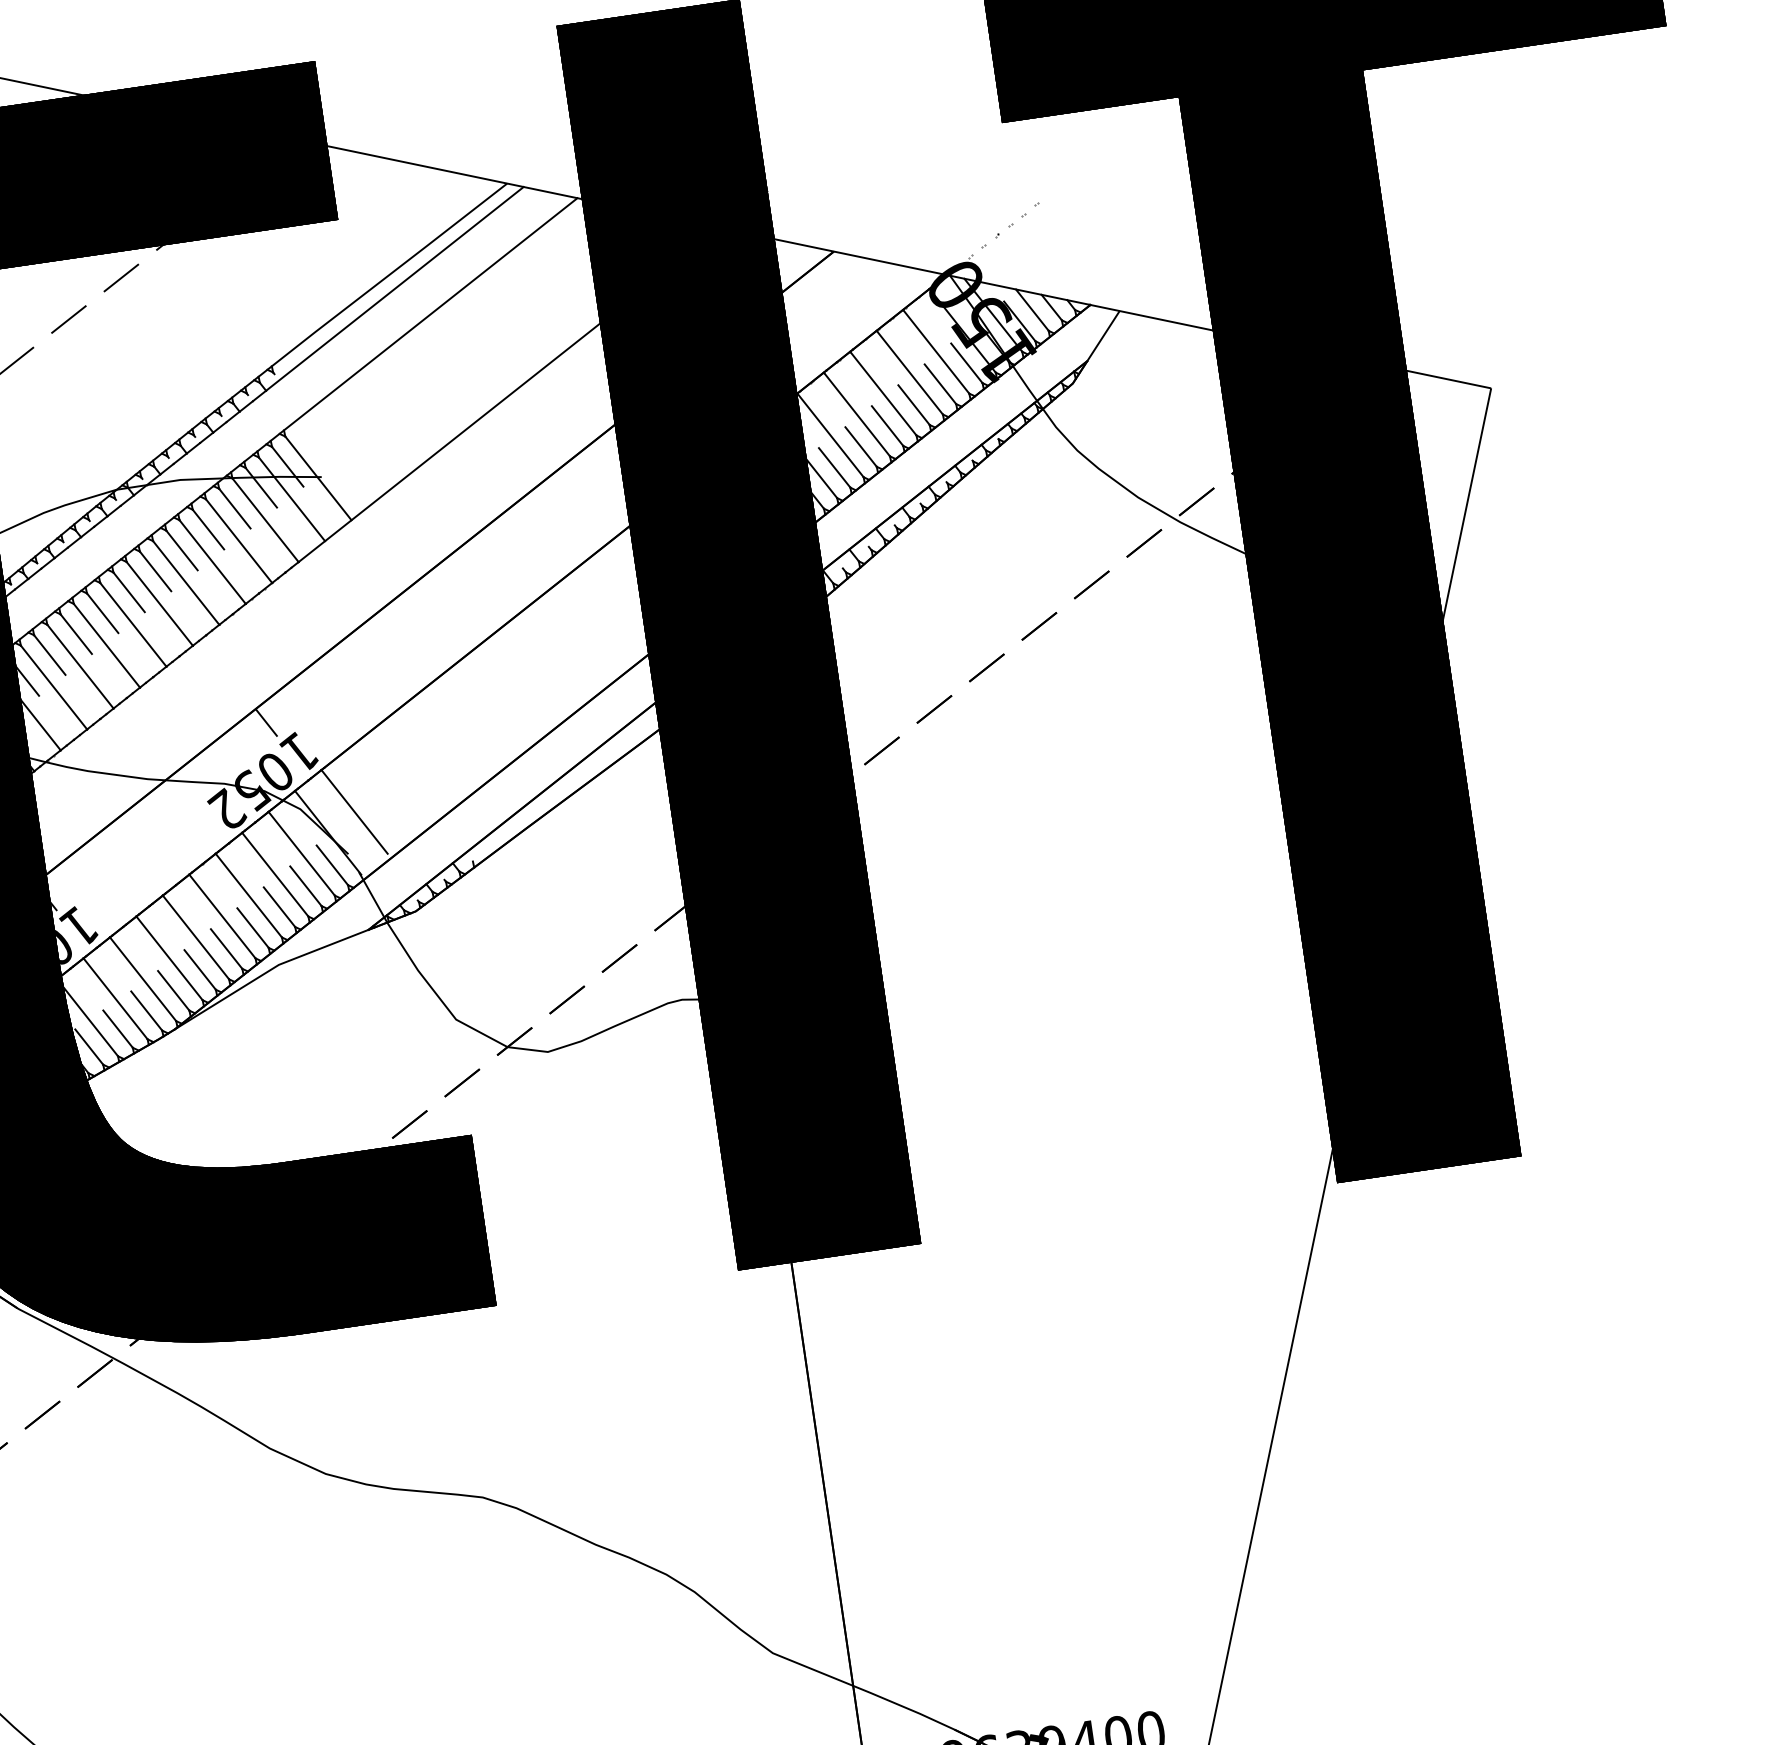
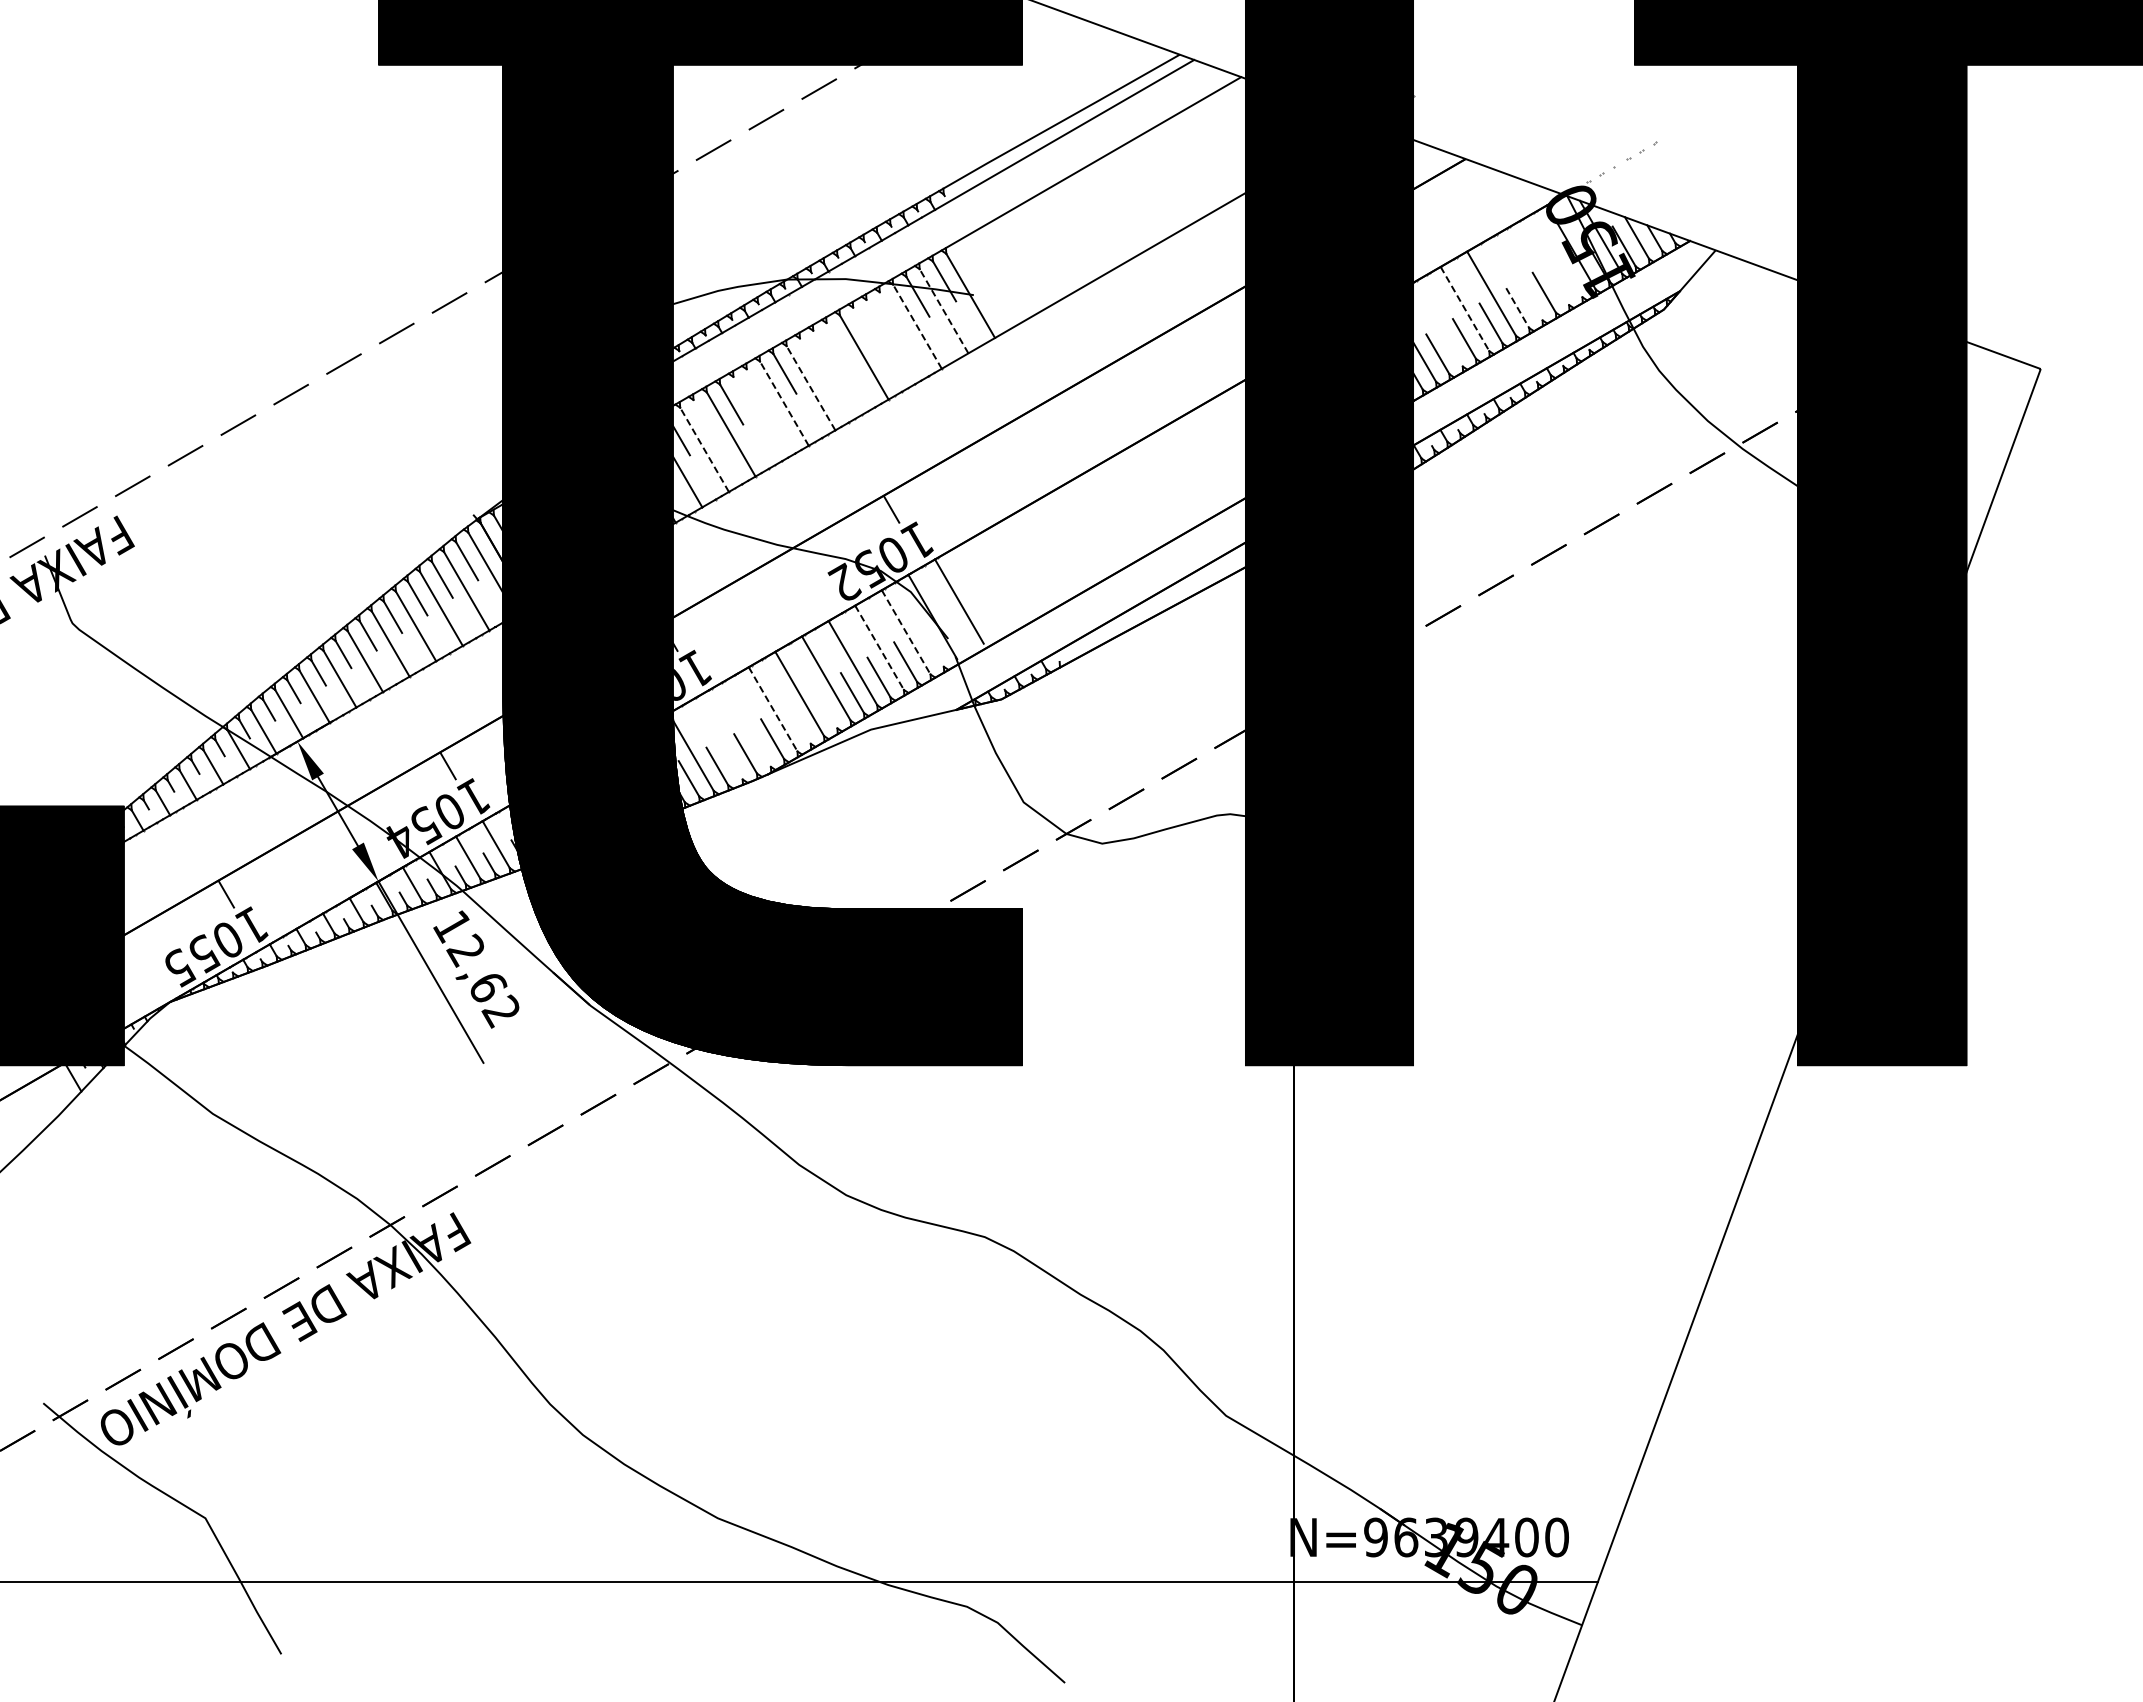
line: (935, 351) -> (1544, 262), removed
line: (966, 363) -> (1570, 277), removed
line: (909, 372) -> (1517, 278), removed
line: (914, 405) -> (1518, 308), solid -> dashed
line: (857, 414) -> (1465, 309), solid -> dashed
line: (830, 435) -> (1438, 324), removed
line: (292, 499) -> (944, 311), solid -> dashed
line: (234, 509) -> (890, 312), removed
line: (265, 520) -> (917, 326), solid -> dashed
line: (208, 529) -> (864, 327), removed
line: (238, 540) -> (890, 341), removed
line: (181, 550) -> (837, 342), removed
line: (155, 571) -> (811, 358), removed
line: (186, 582) -> (837, 372), removed
line: (160, 604) -> (811, 388), solid -> dashed
line: (101, 613) -> (757, 389), removed
line: (133, 624) -> (784, 403), solid -> dashed
line: (106, 645) -> (757, 418), removed
line: (49, 654) -> (704, 419), removed
line: (53, 687) -> (704, 449), solid -> dashed
line: (302, 853) -> (906, 632), solid -> dashed
line: (331, 865) -> (931, 646), removed
line: (275, 874) -> (879, 647), solid -> dashed
line: (226, 949) -> (825, 708), removed
line: (169, 958) -> (773, 709), solid -> dashed
line: (199, 969) -> (798, 723), removed
line: (143, 978) -> (746, 724), removed
line: (114, 998) -> (718, 738), removed

